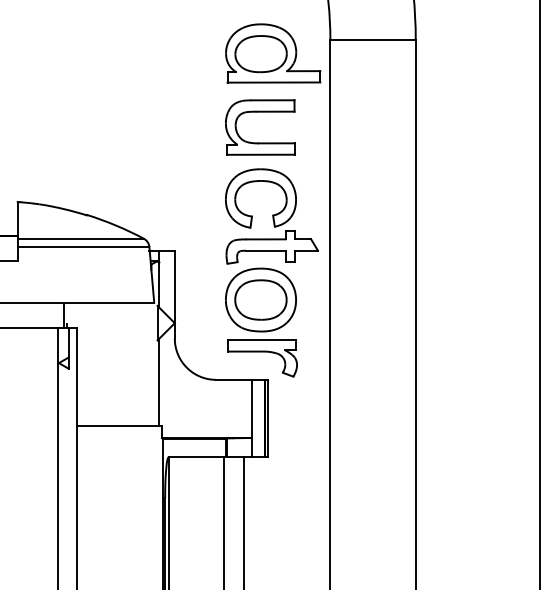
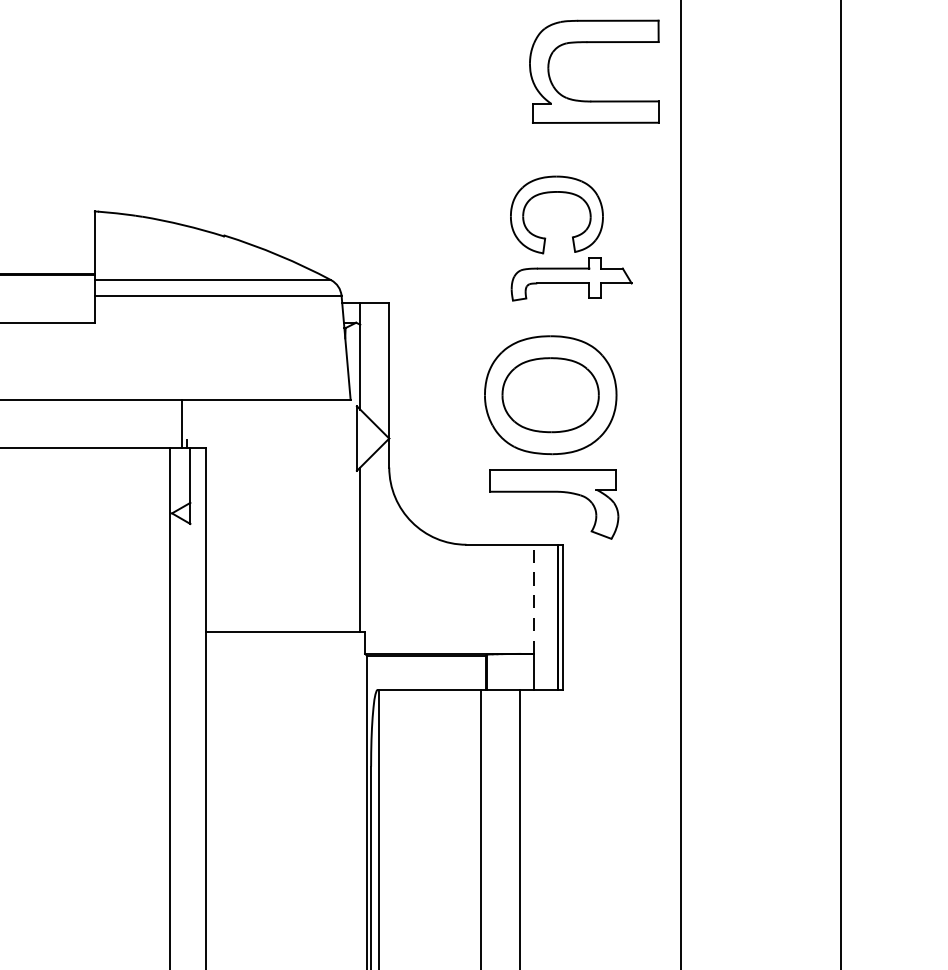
part: (260, 112) -> (594, 43), moved
part: (271, 216) -> (570, 238), size x0.7
line: (251, 408) -> (532, 598), solid -> dashed

